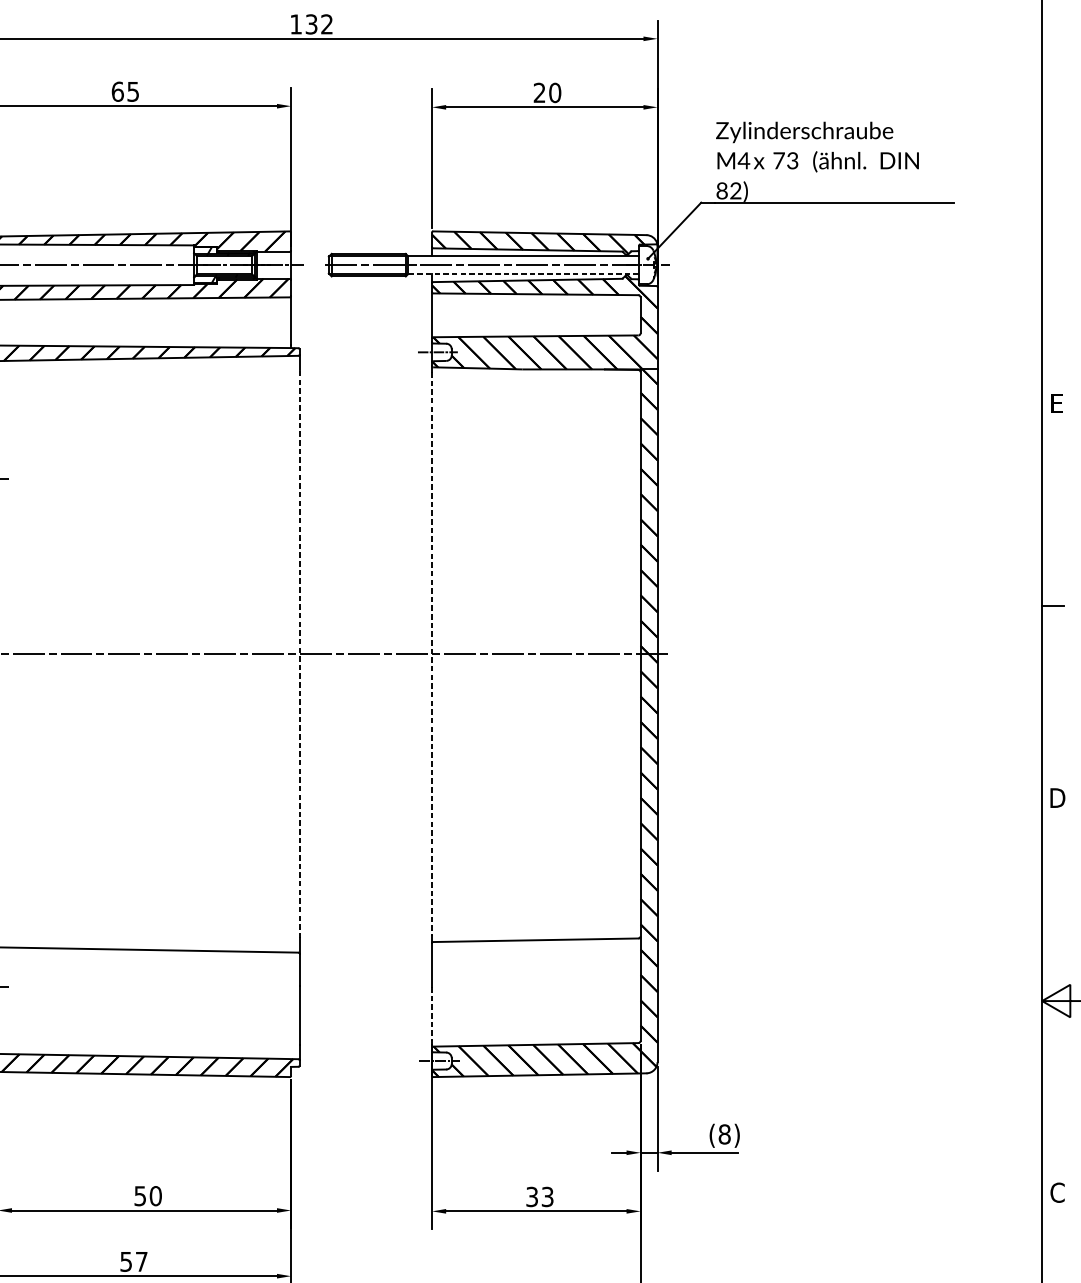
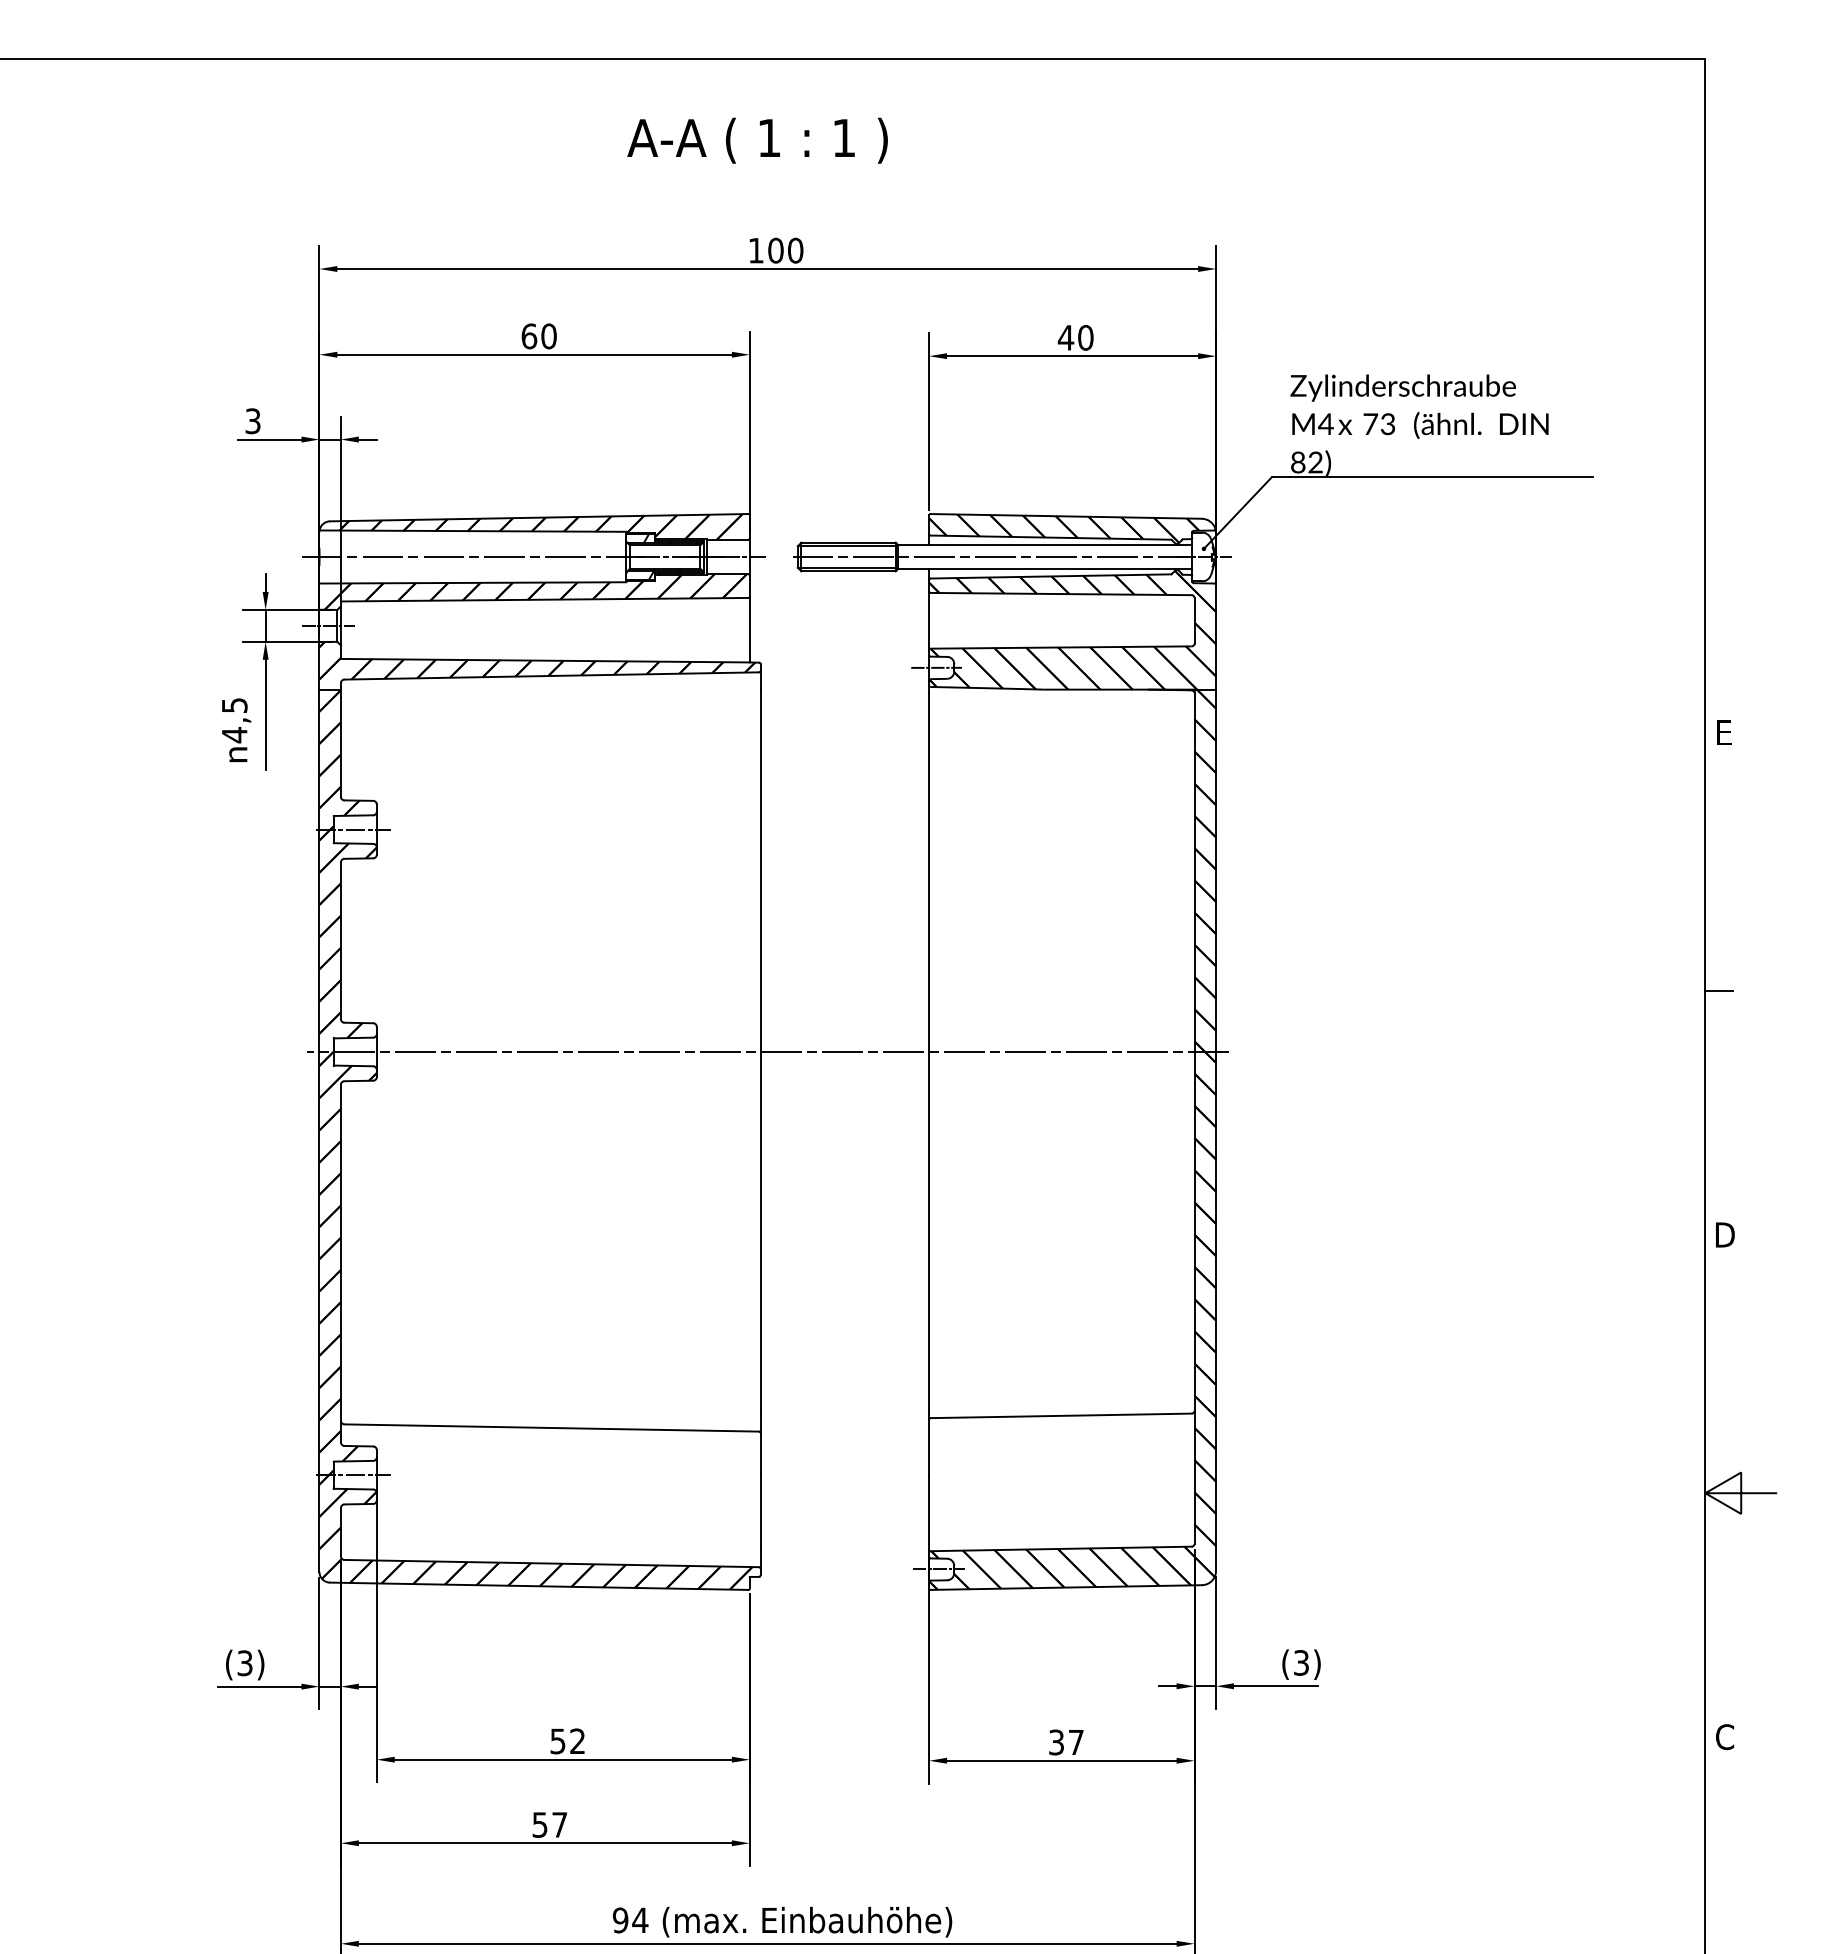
text: (319, 24) -> (785, 250), 132 -> 100
text: (132, 91) -> (548, 336), 65 -> 60
text: (539, 92) -> (1065, 337), 20 -> 40
line: (522, 274) -> (1044, 568), dashed -> solid
line: (299, 653) -> (760, 1051), dashed -> solid
line: (432, 654) -> (929, 1052), dashed -> solid
line: (432, 1014) -> (929, 1510), dashed -> solid
text: (724, 1134) -> (1301, 1662), (8) -> (3)
text: (155, 1196) -> (577, 1741), 50 -> 52
text: (547, 1196) -> (1075, 1742), 33 -> 37

